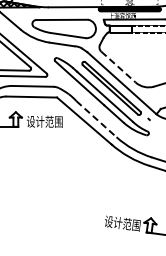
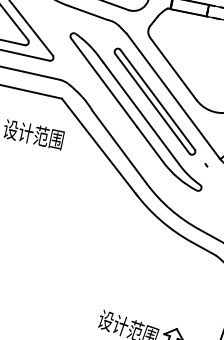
line: (118, 67) -> (173, 69), dashed -> solid
line: (96, 119) -> (119, 147), dashed -> solid

